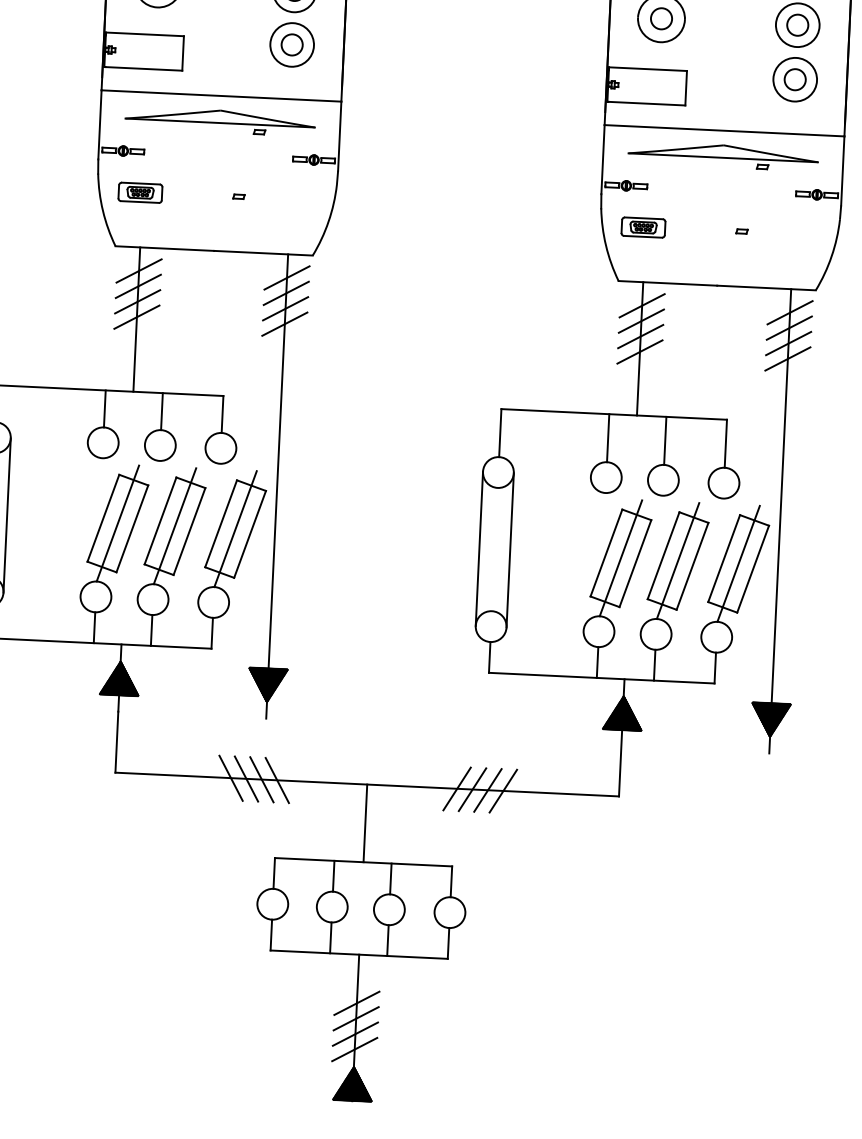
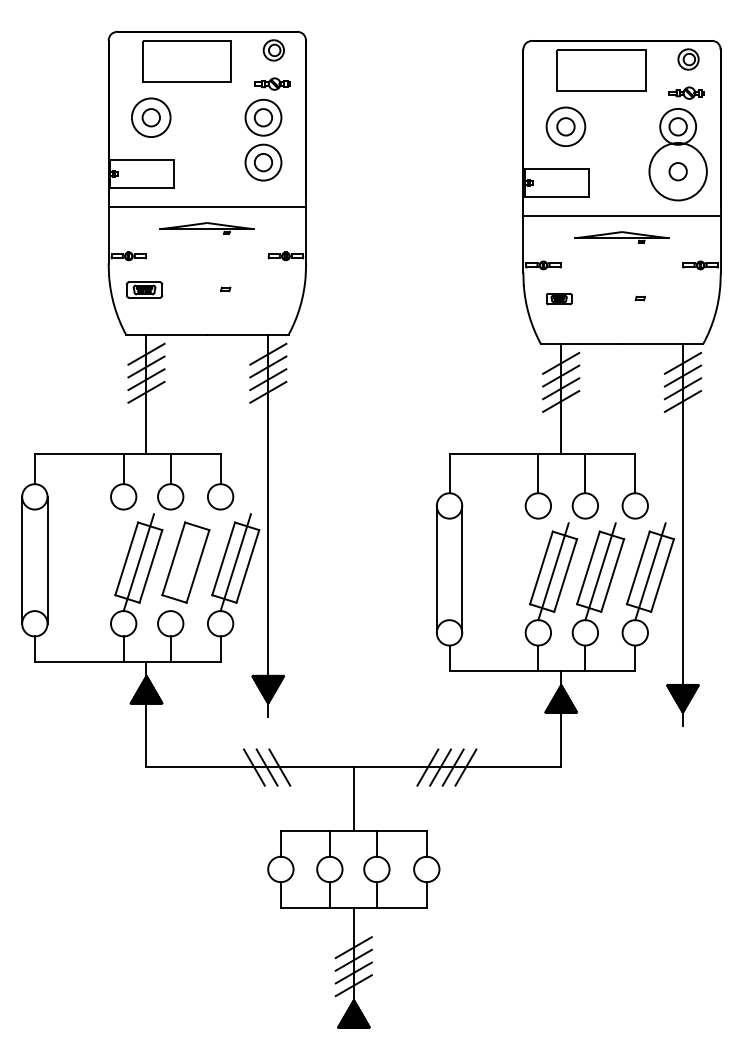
circle: (795, 79) -> (678, 171), size x1.6
part: (219, 121) -> (206, 228), size x0.6
part: (722, 156) -> (621, 237), size x0.6
part: (642, 226) -> (558, 298), size x0.7
line: (174, 526) -> (185, 562), removed
line: (230, 778) -> (241, 767), removed

